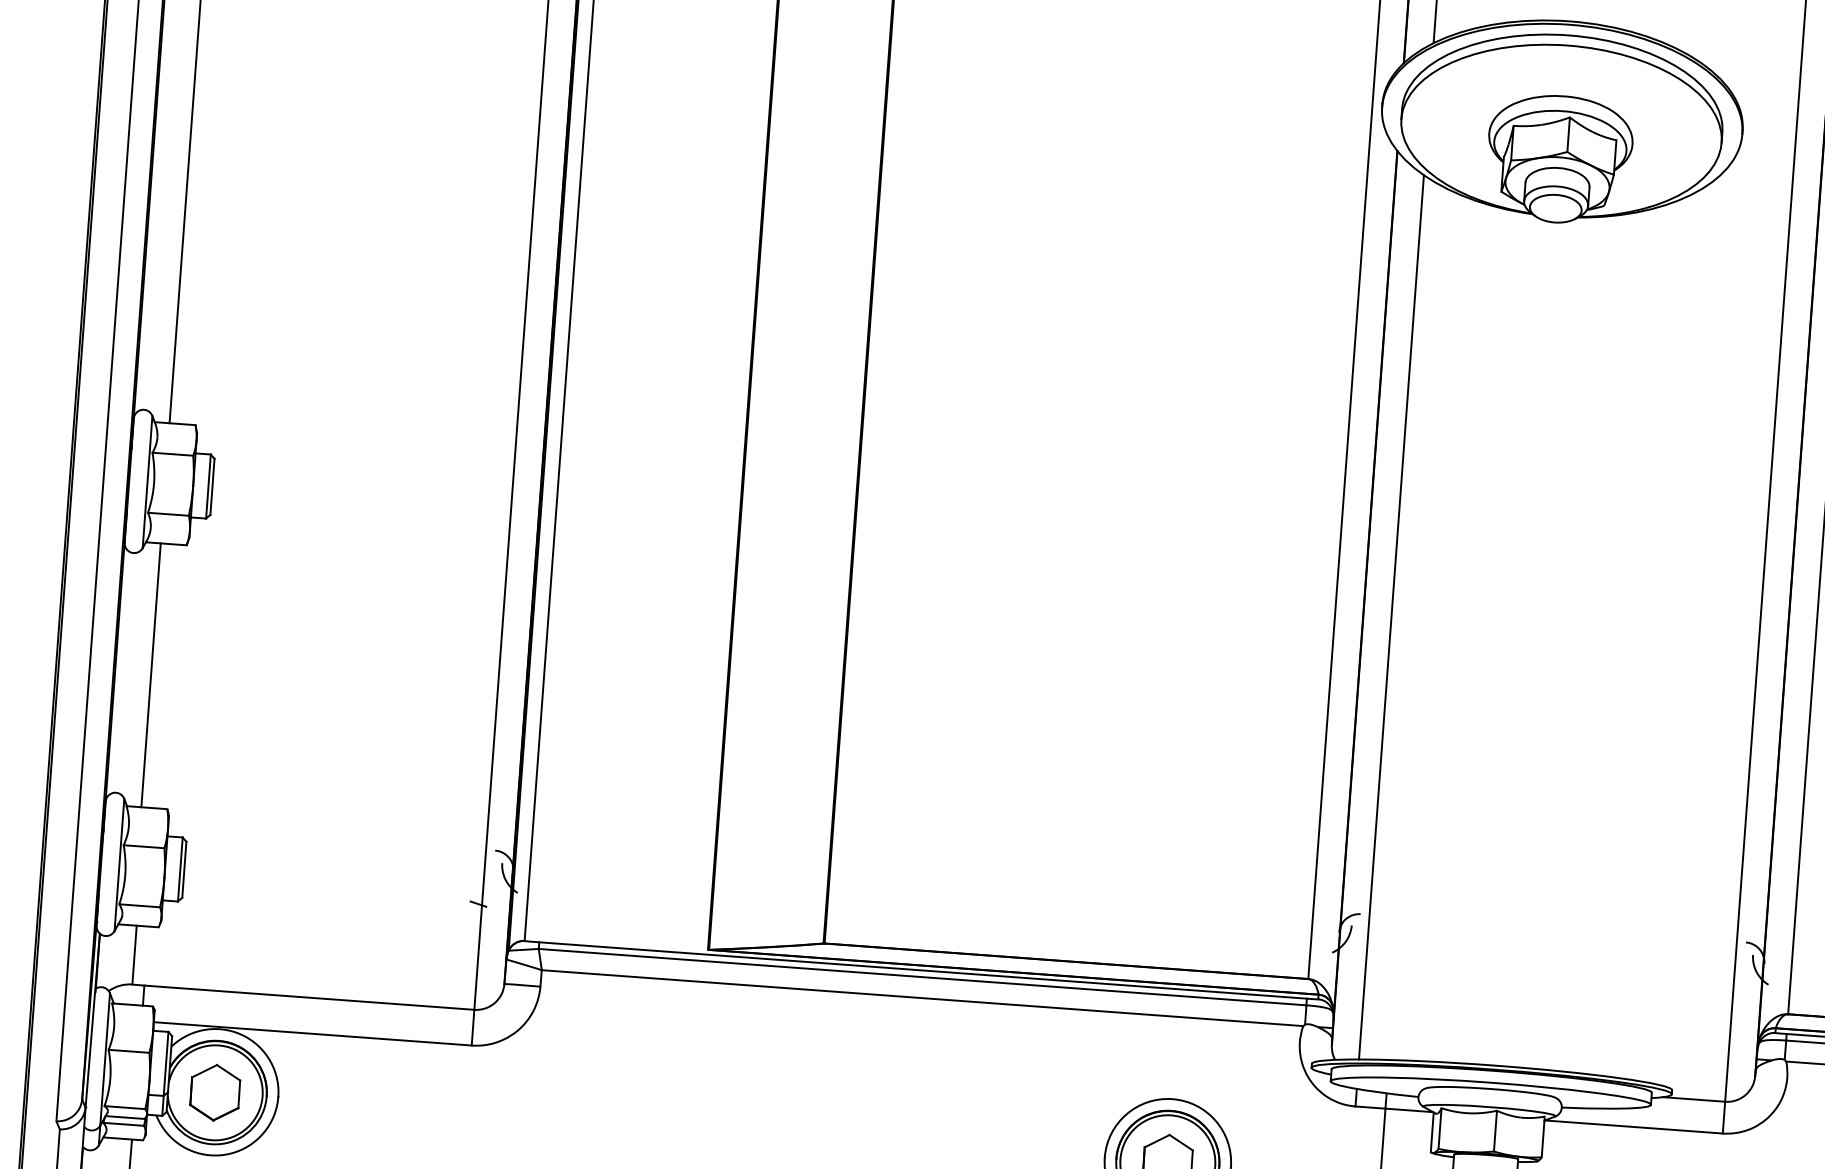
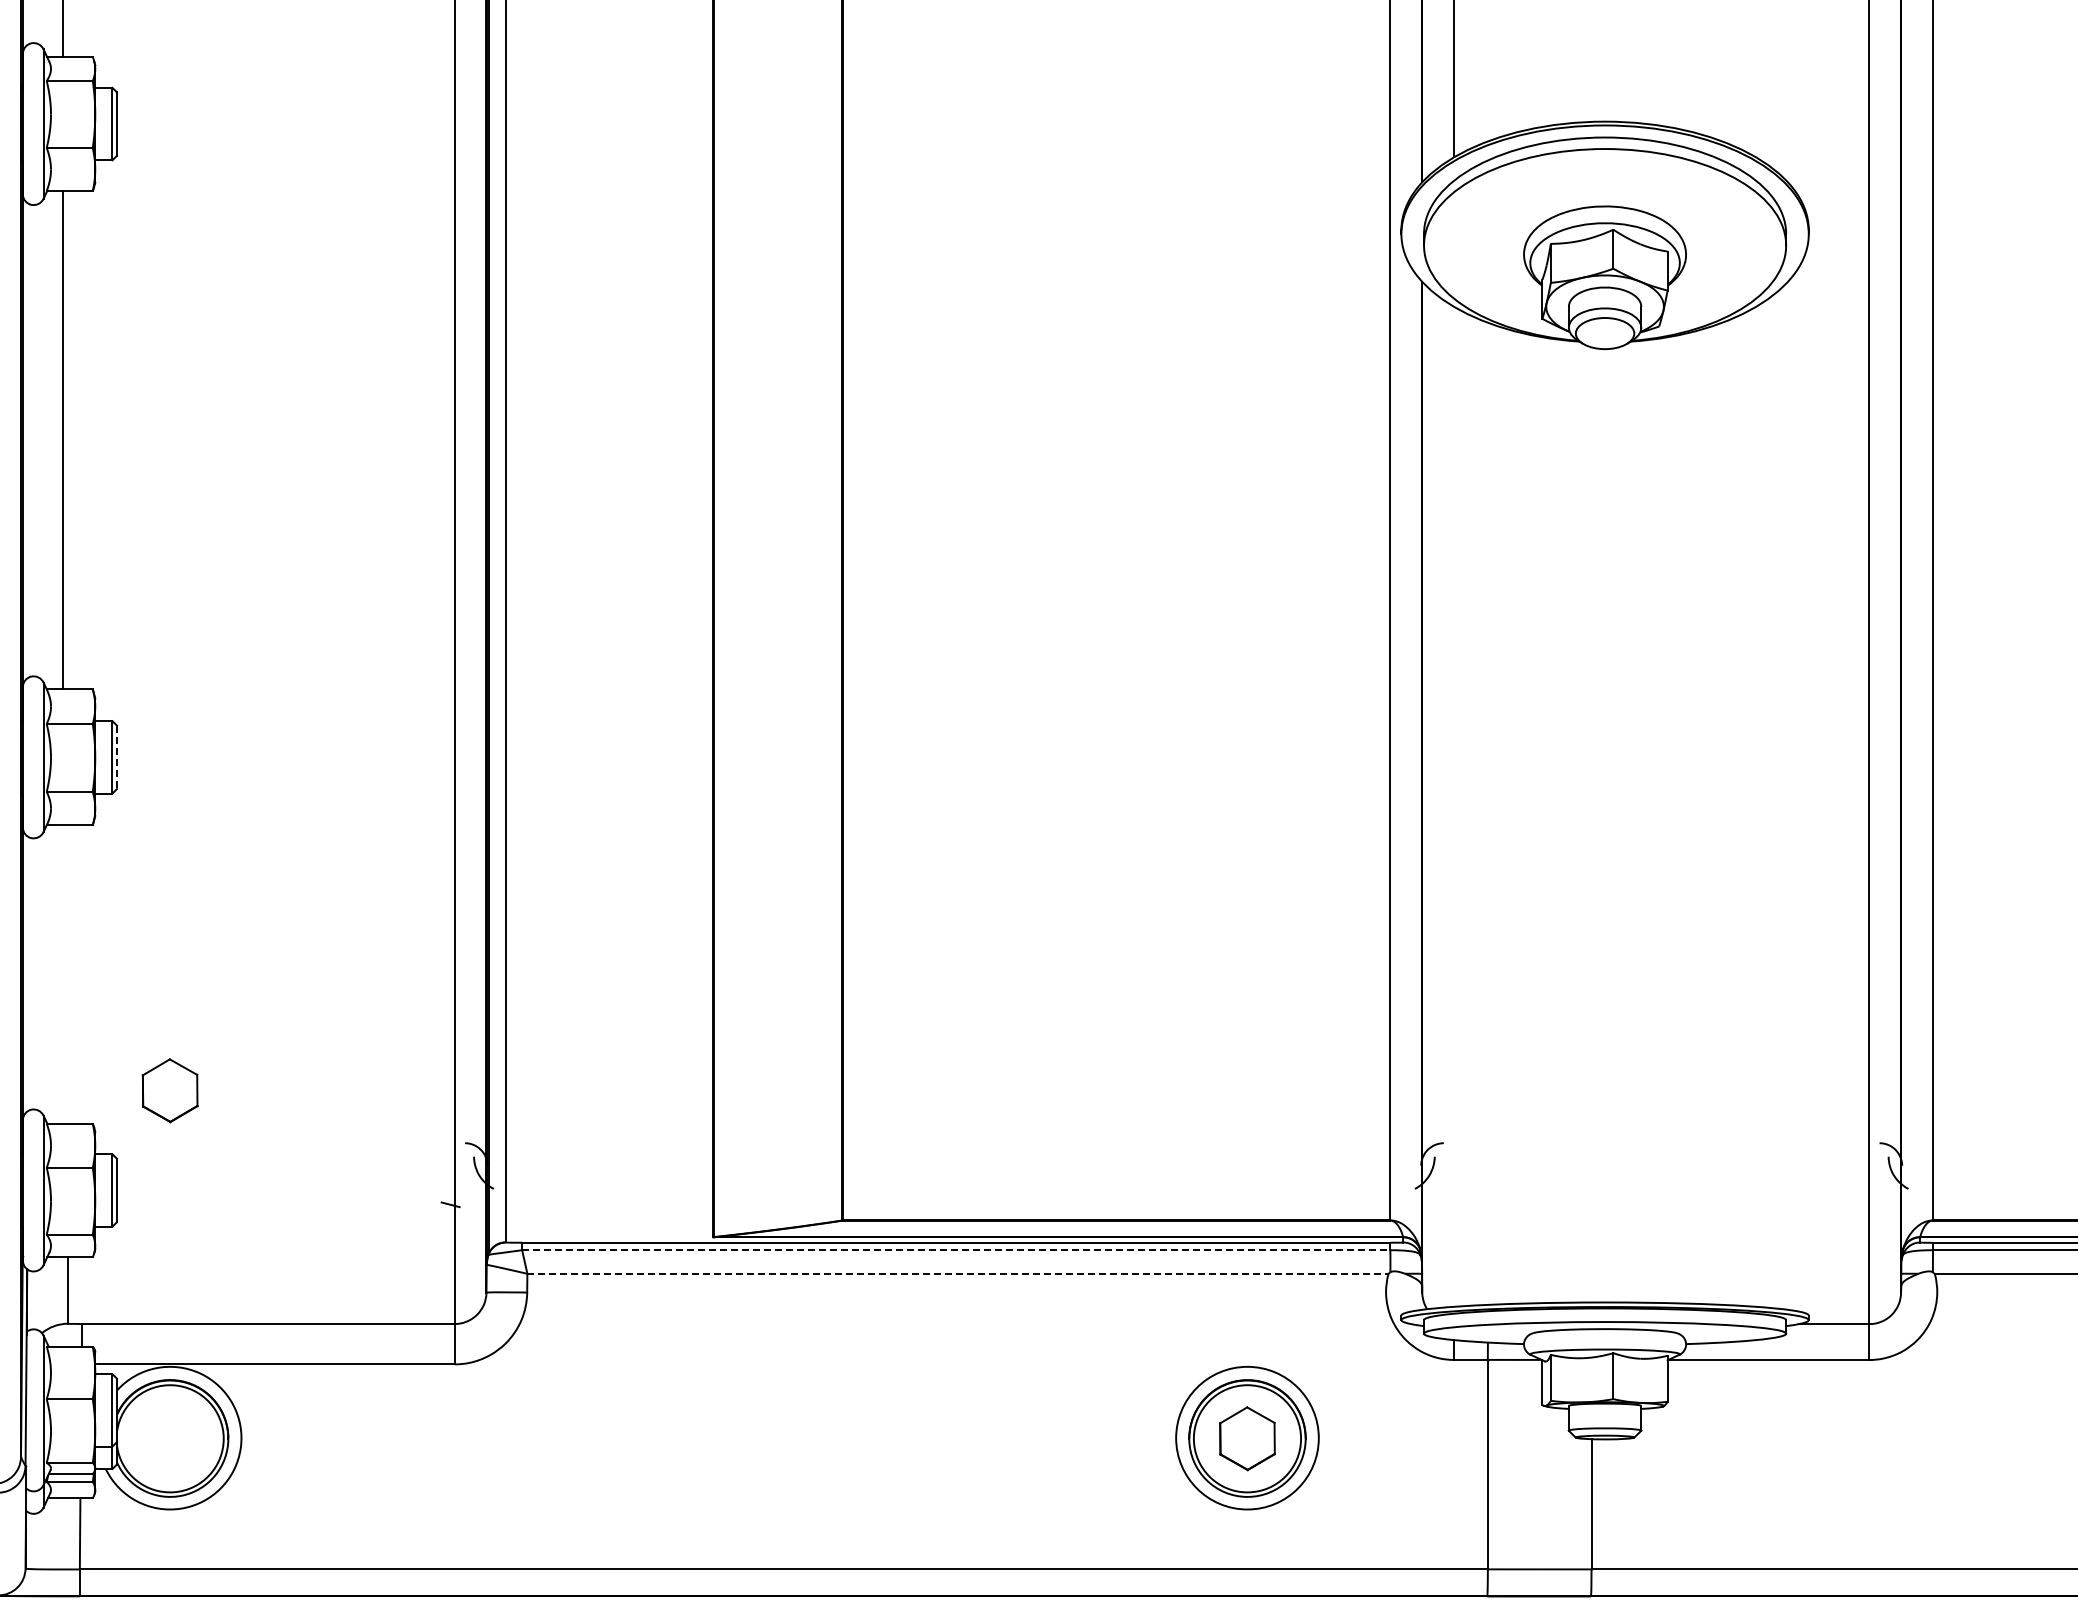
line: (212, 486) -> (117, 757), solid -> dashed
line: (1391, 617) -> (1453, 806), removed
line: (151, 675) -> (63, 974), removed
line: (922, 977) -> (956, 1250), solid -> dashed
line: (922, 997) -> (957, 1273), solid -> dashed
part: (214, 1092) -> (169, 1090), moved

